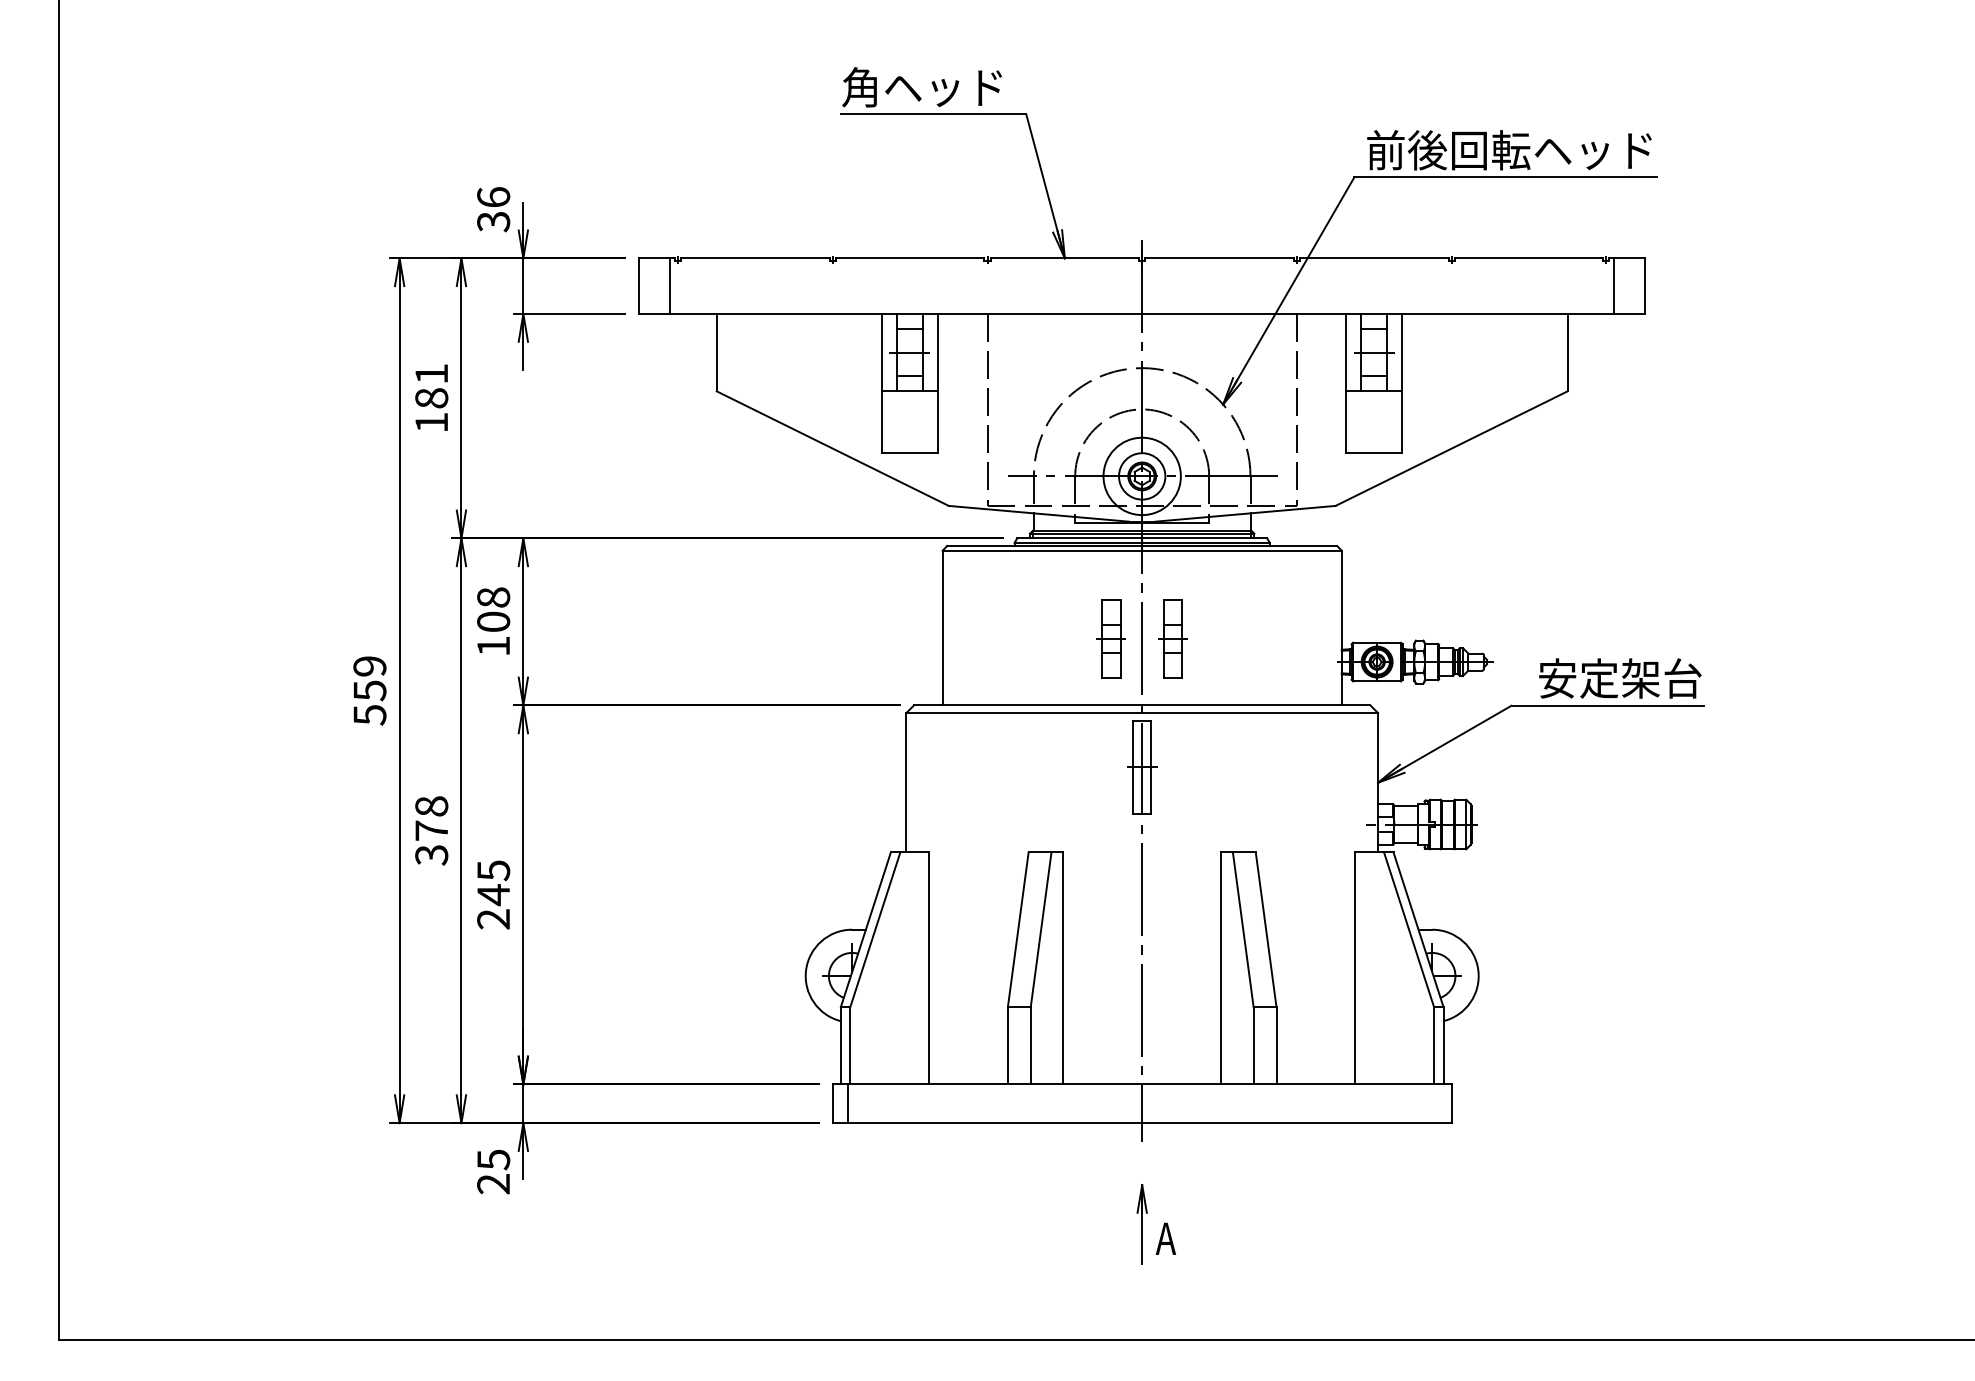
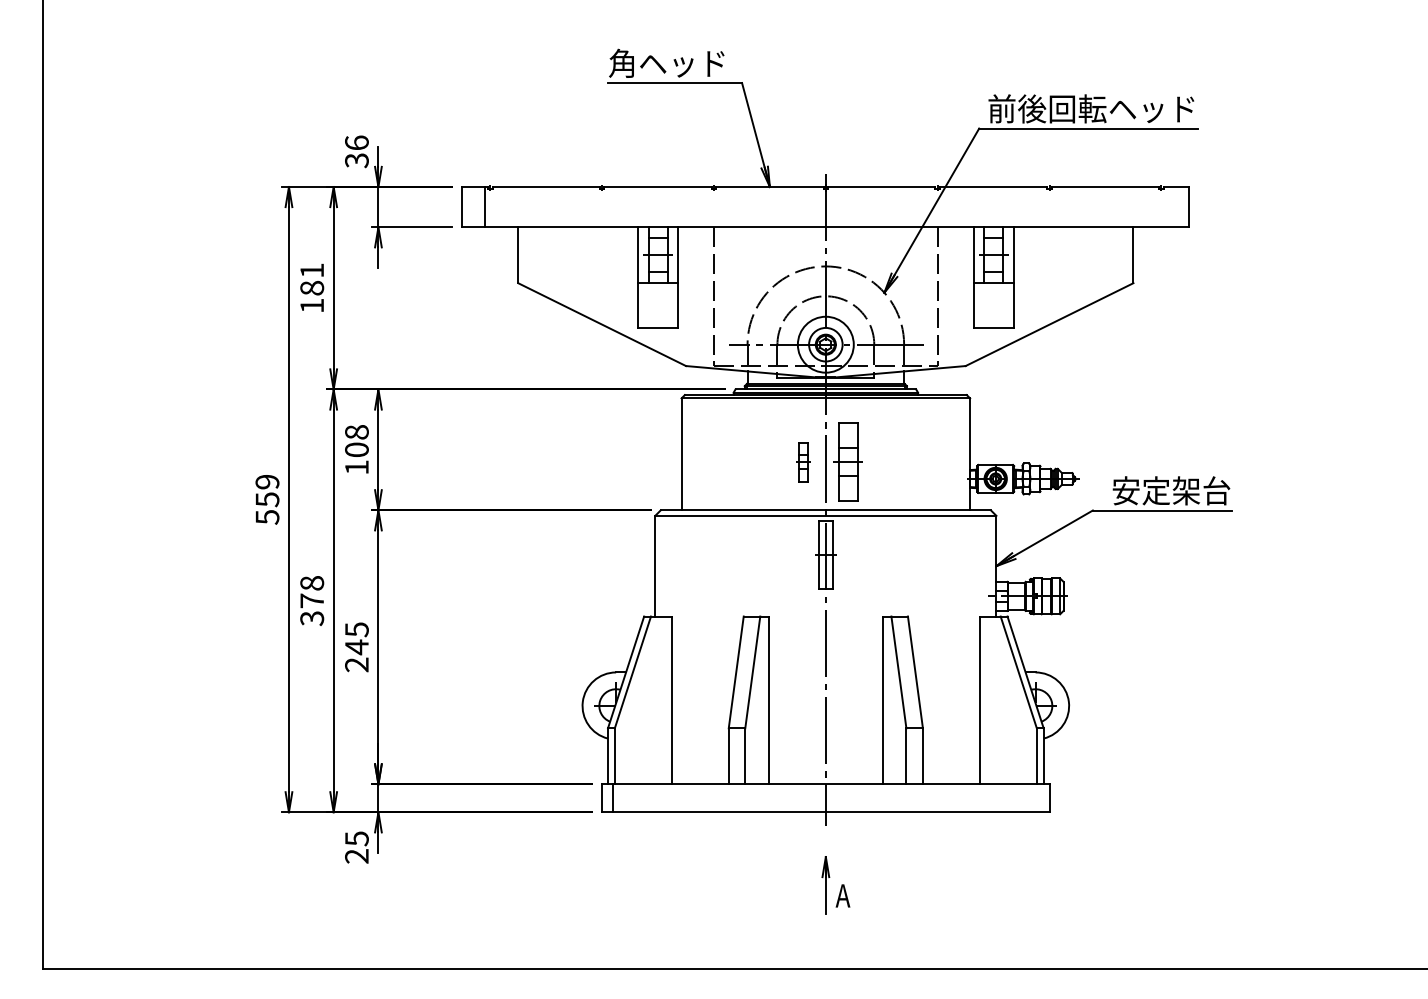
line: (1614, 285) -> (1167, 206), removed
part: (1110, 638) -> (802, 461), size x0.7
part: (1172, 638) -> (847, 461), size x1.4

